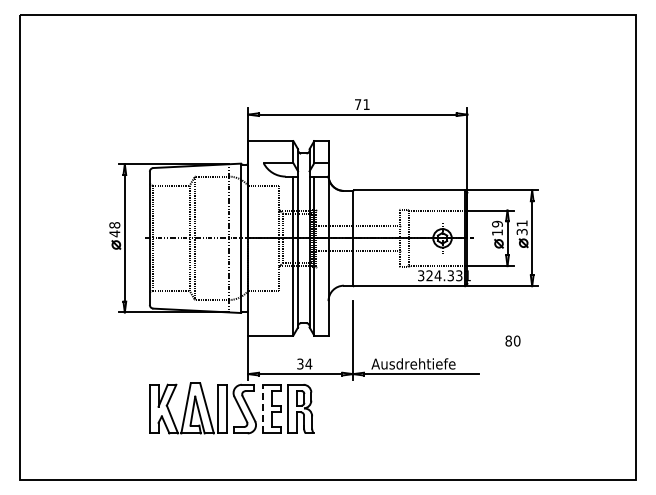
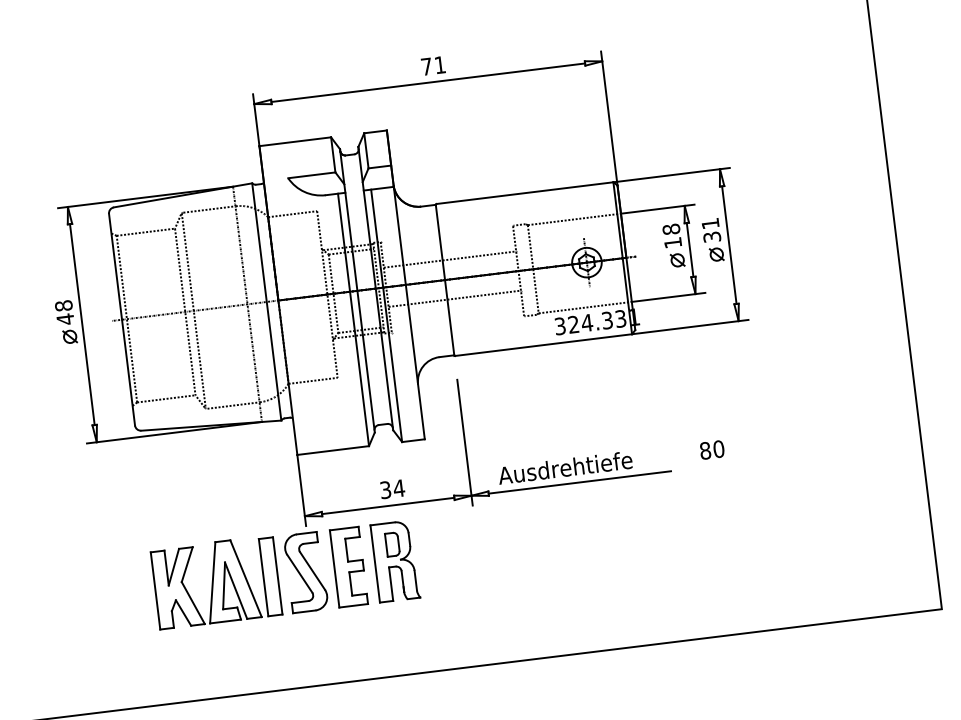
text: (497, 223) -> (671, 228), 19 -> 18
text: (512, 340) -> (711, 449), moved
line: (262, 408) -> (334, 568), dashed -> solid

